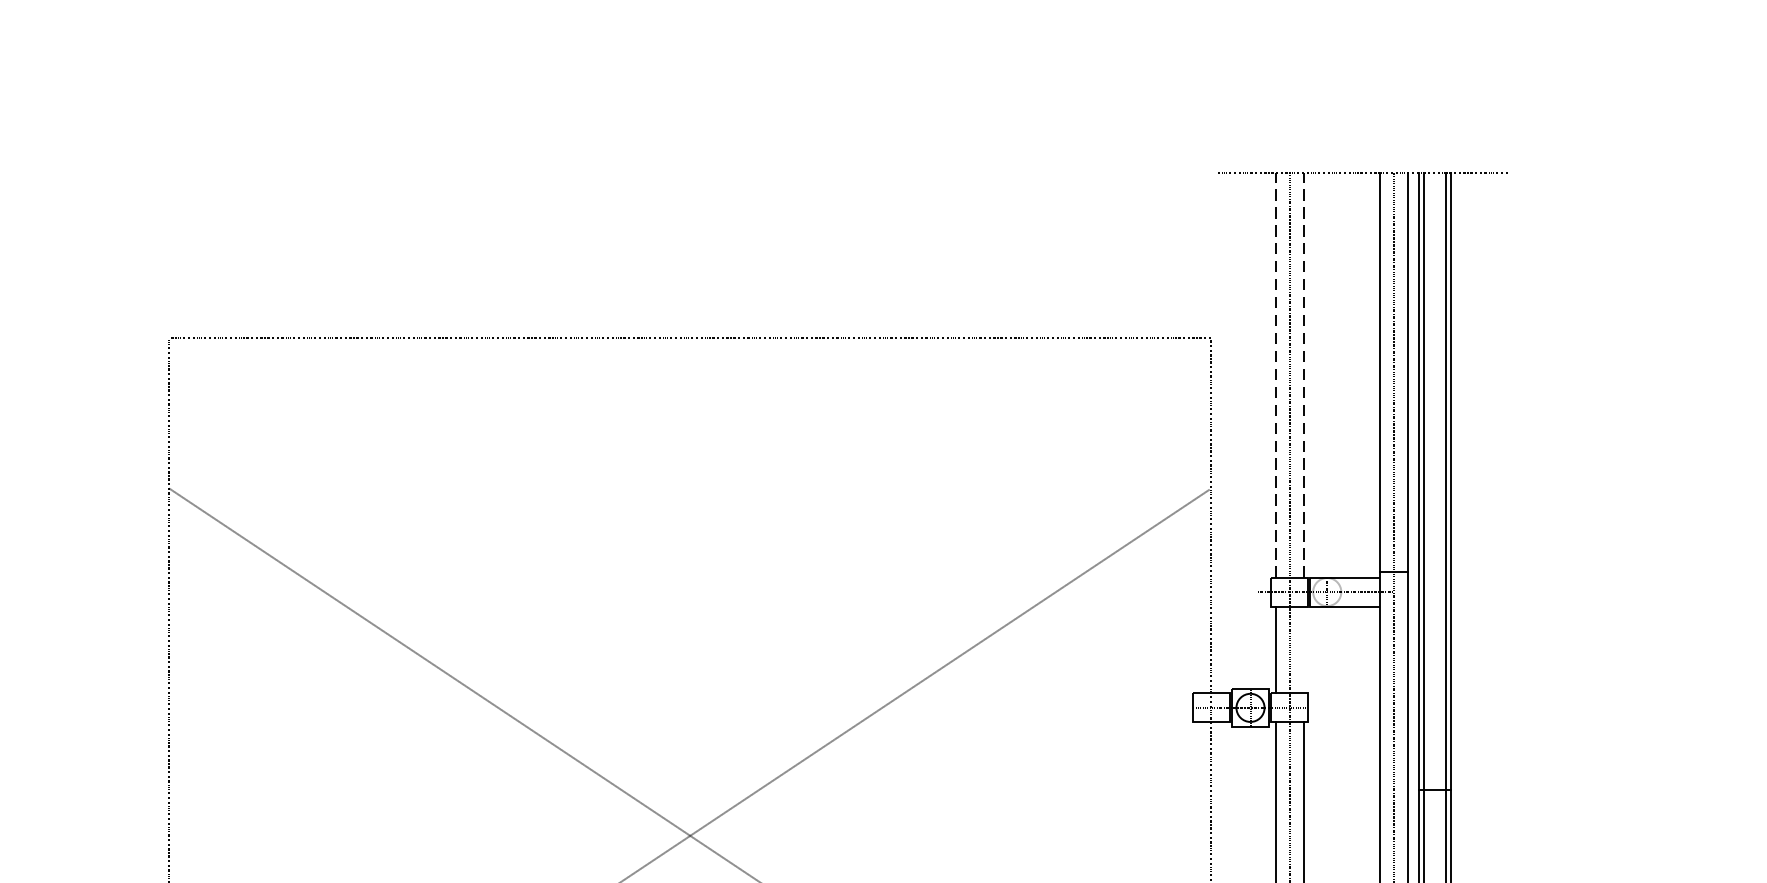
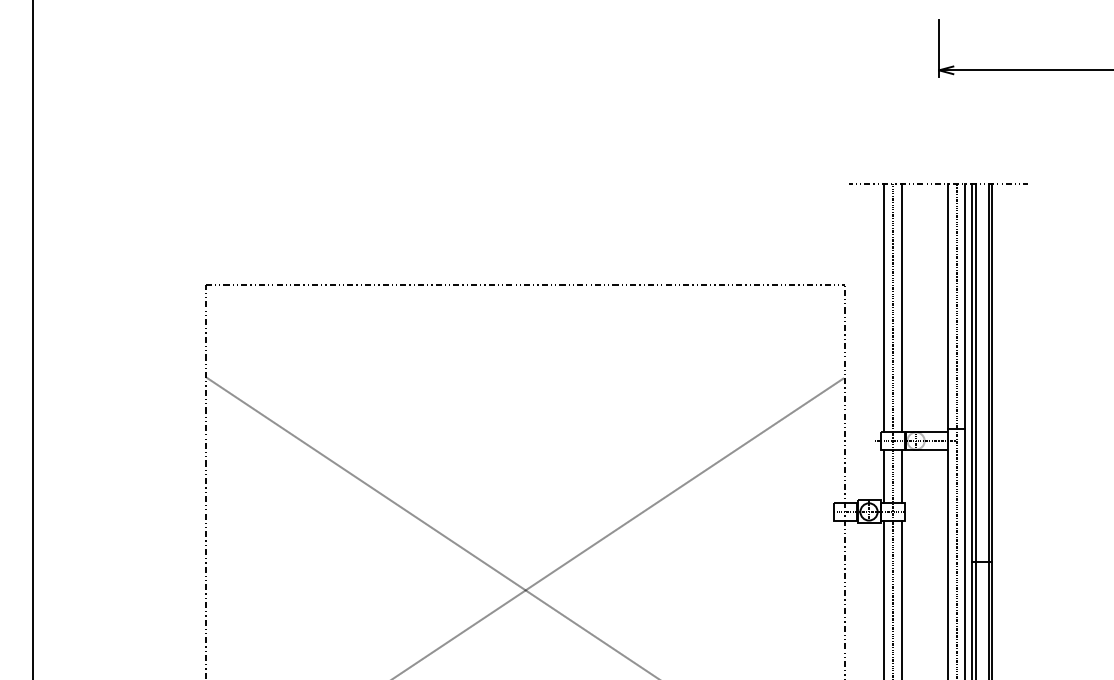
line: (1275, 374) -> (884, 307), dashed -> solid
line: (1303, 374) -> (901, 307), dashed -> solid
line: (1303, 650) -> (901, 476), added

